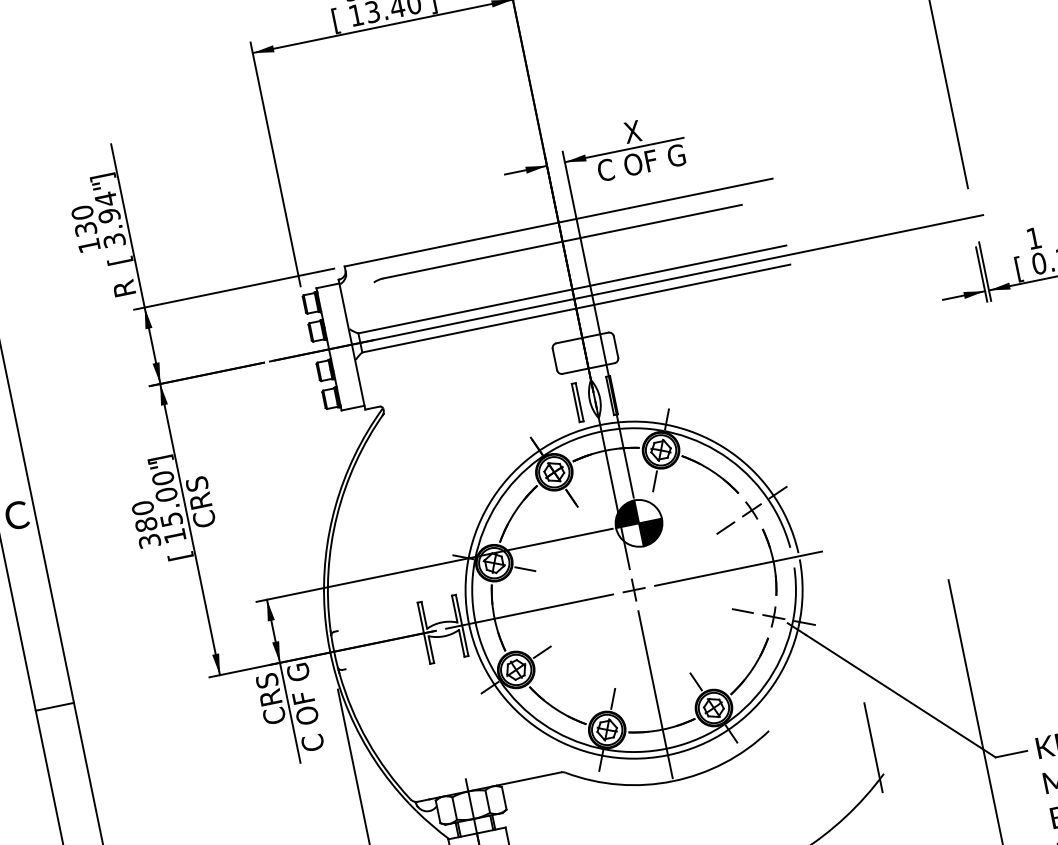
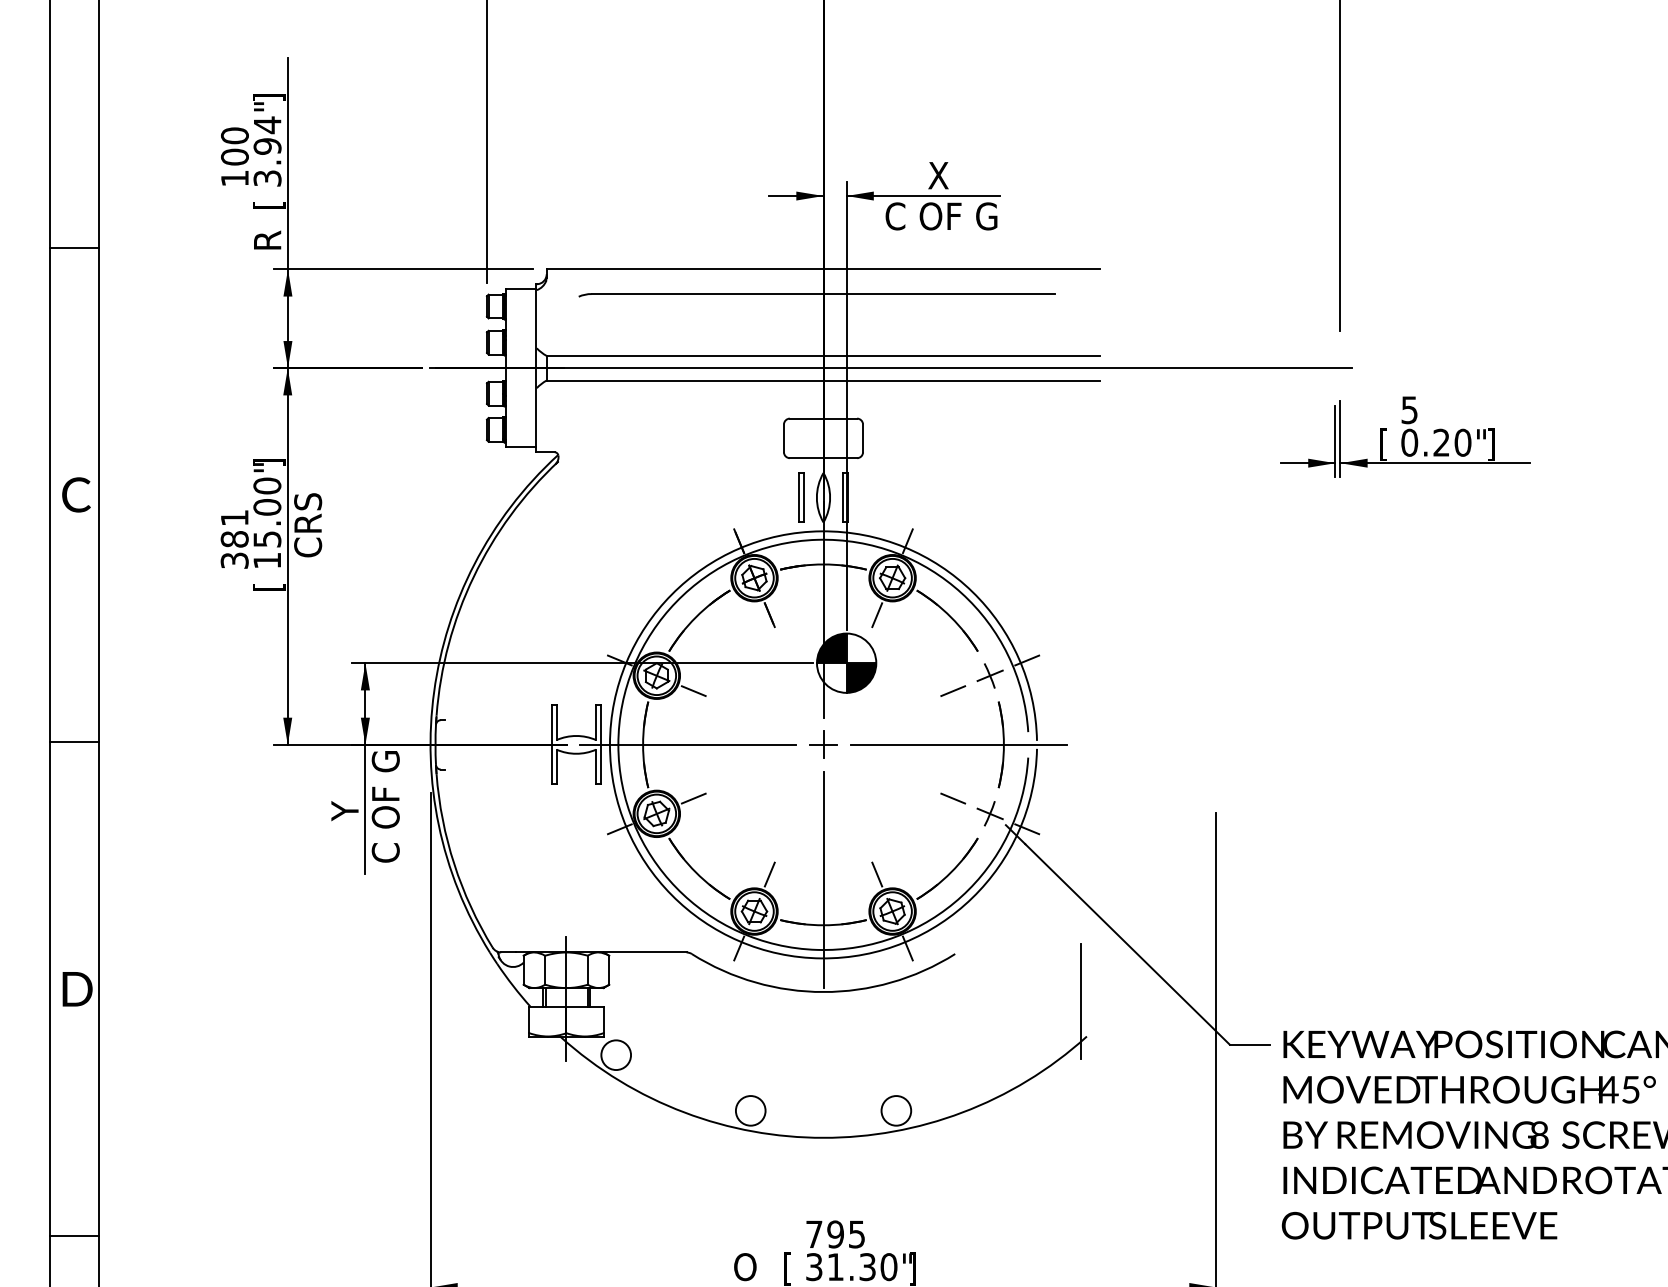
text: (85, 228) -> (234, 156), 130 -> 100
text: (1034, 238) -> (1409, 410), 1 -> 5
text: (142, 507) -> (234, 517), 380 -> 381
text: (270, 699) -> (344, 788), CRS -> Y

